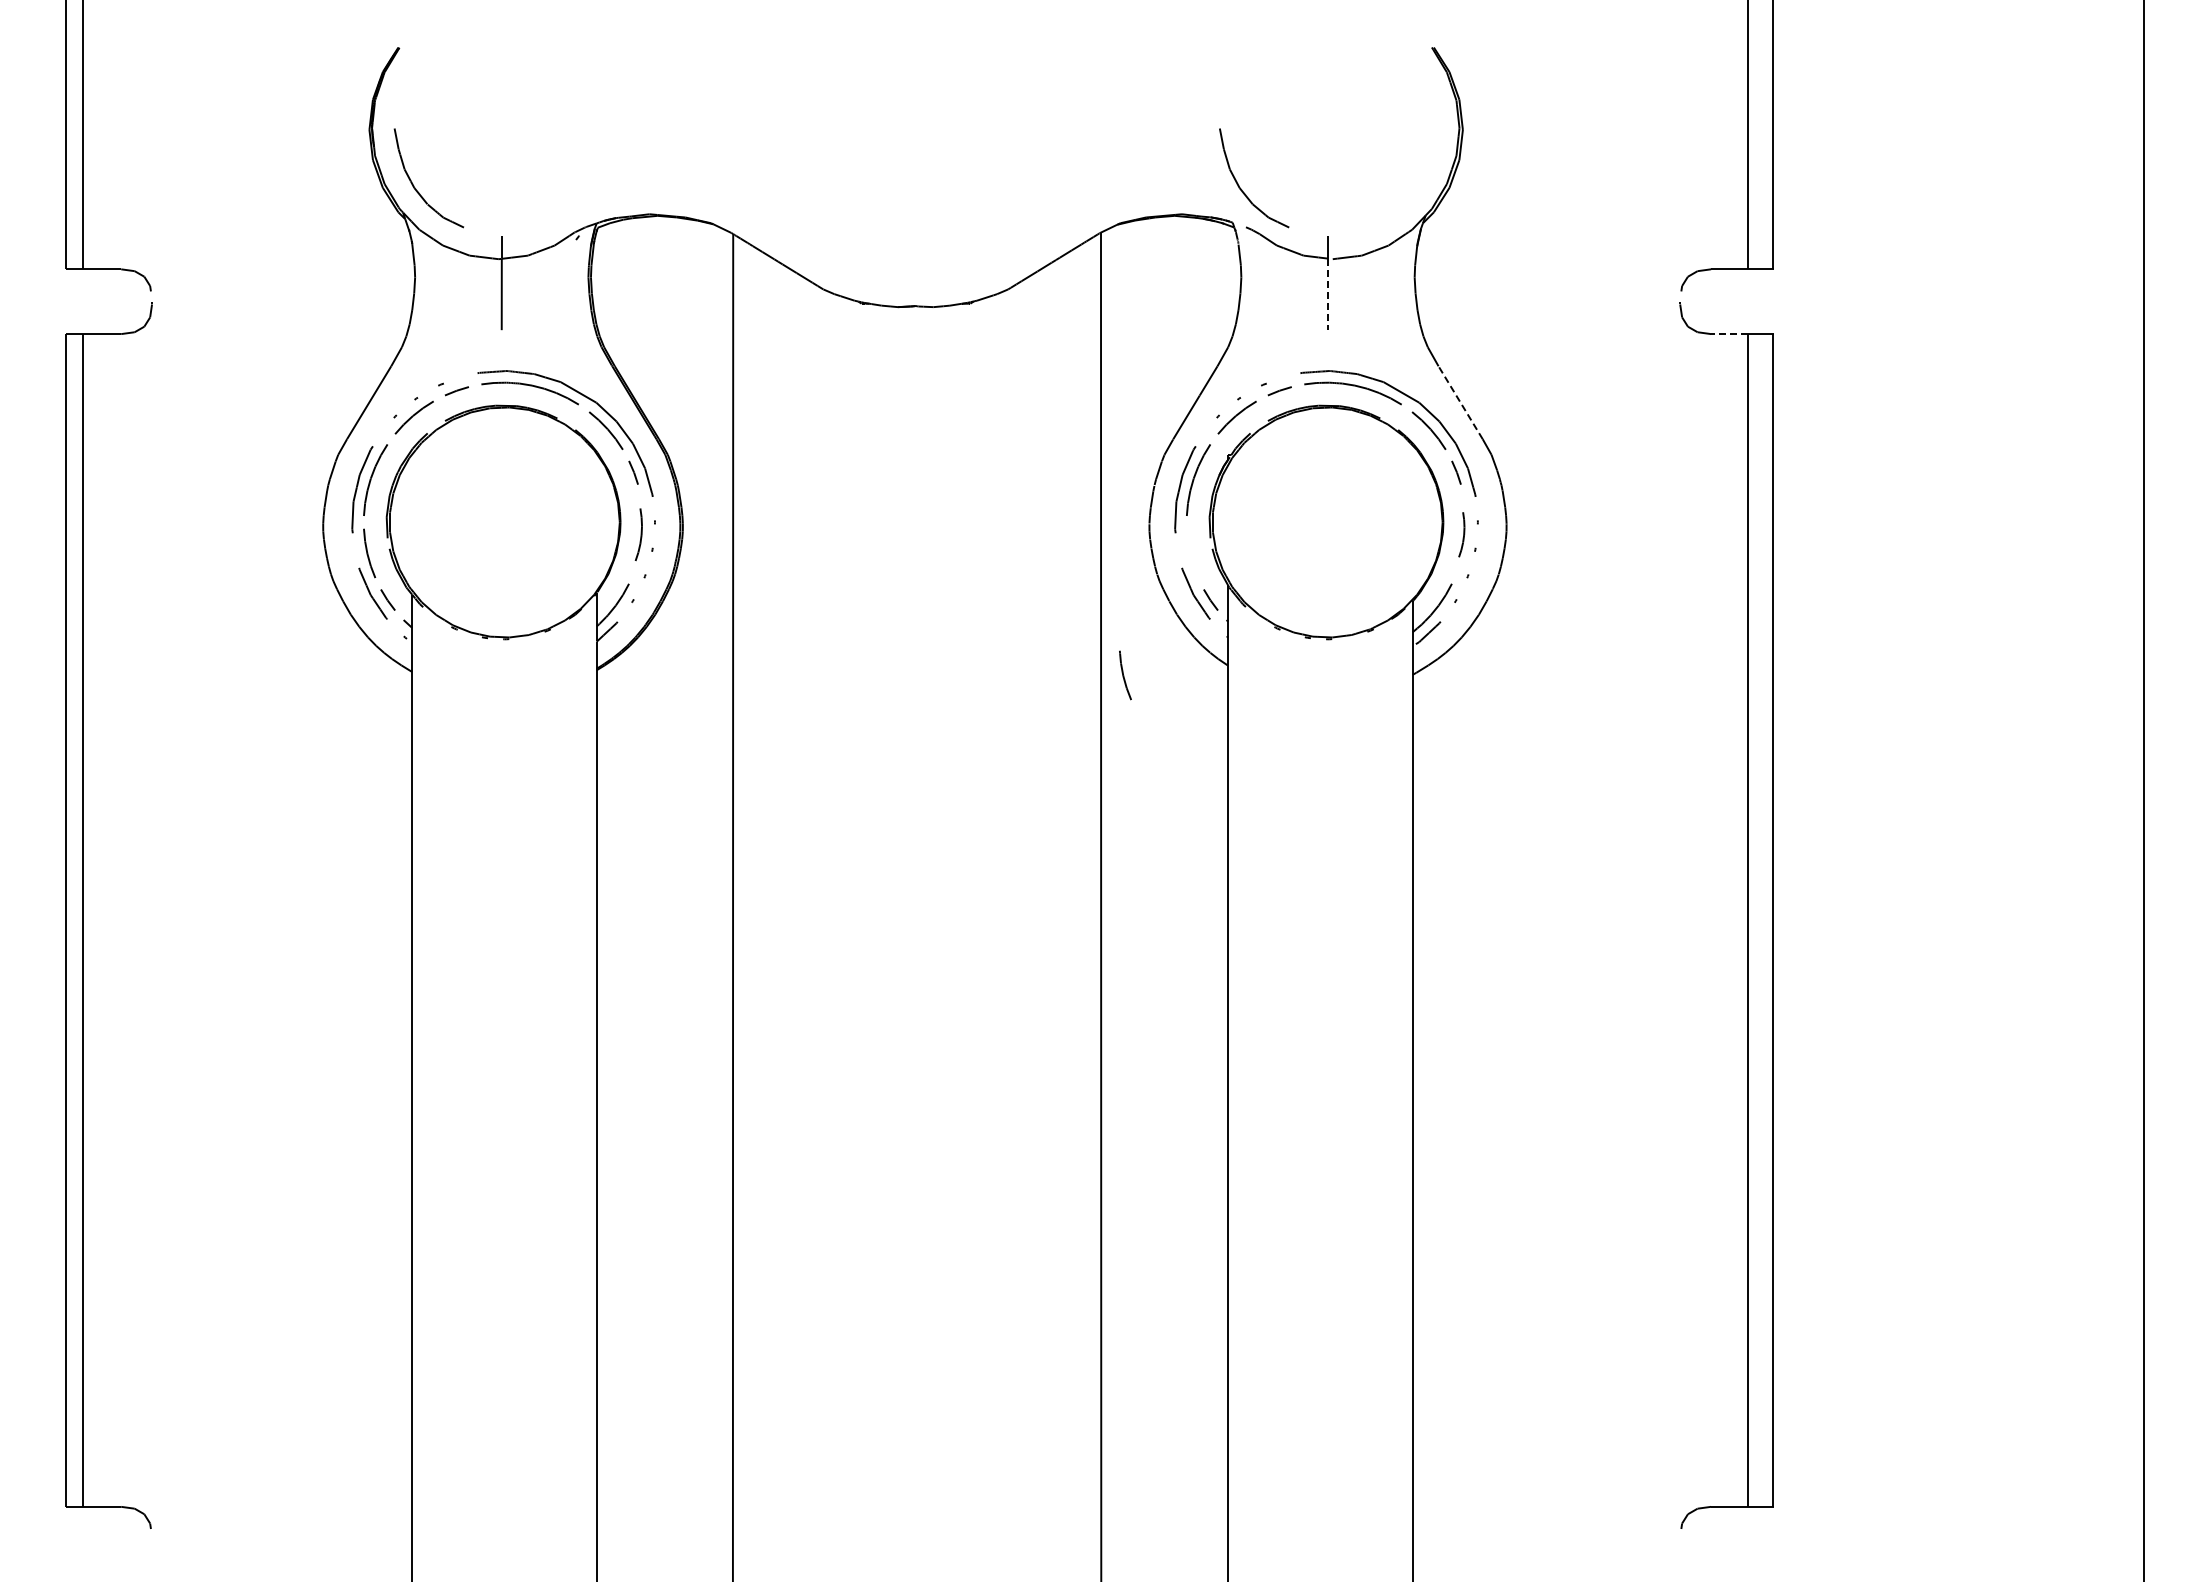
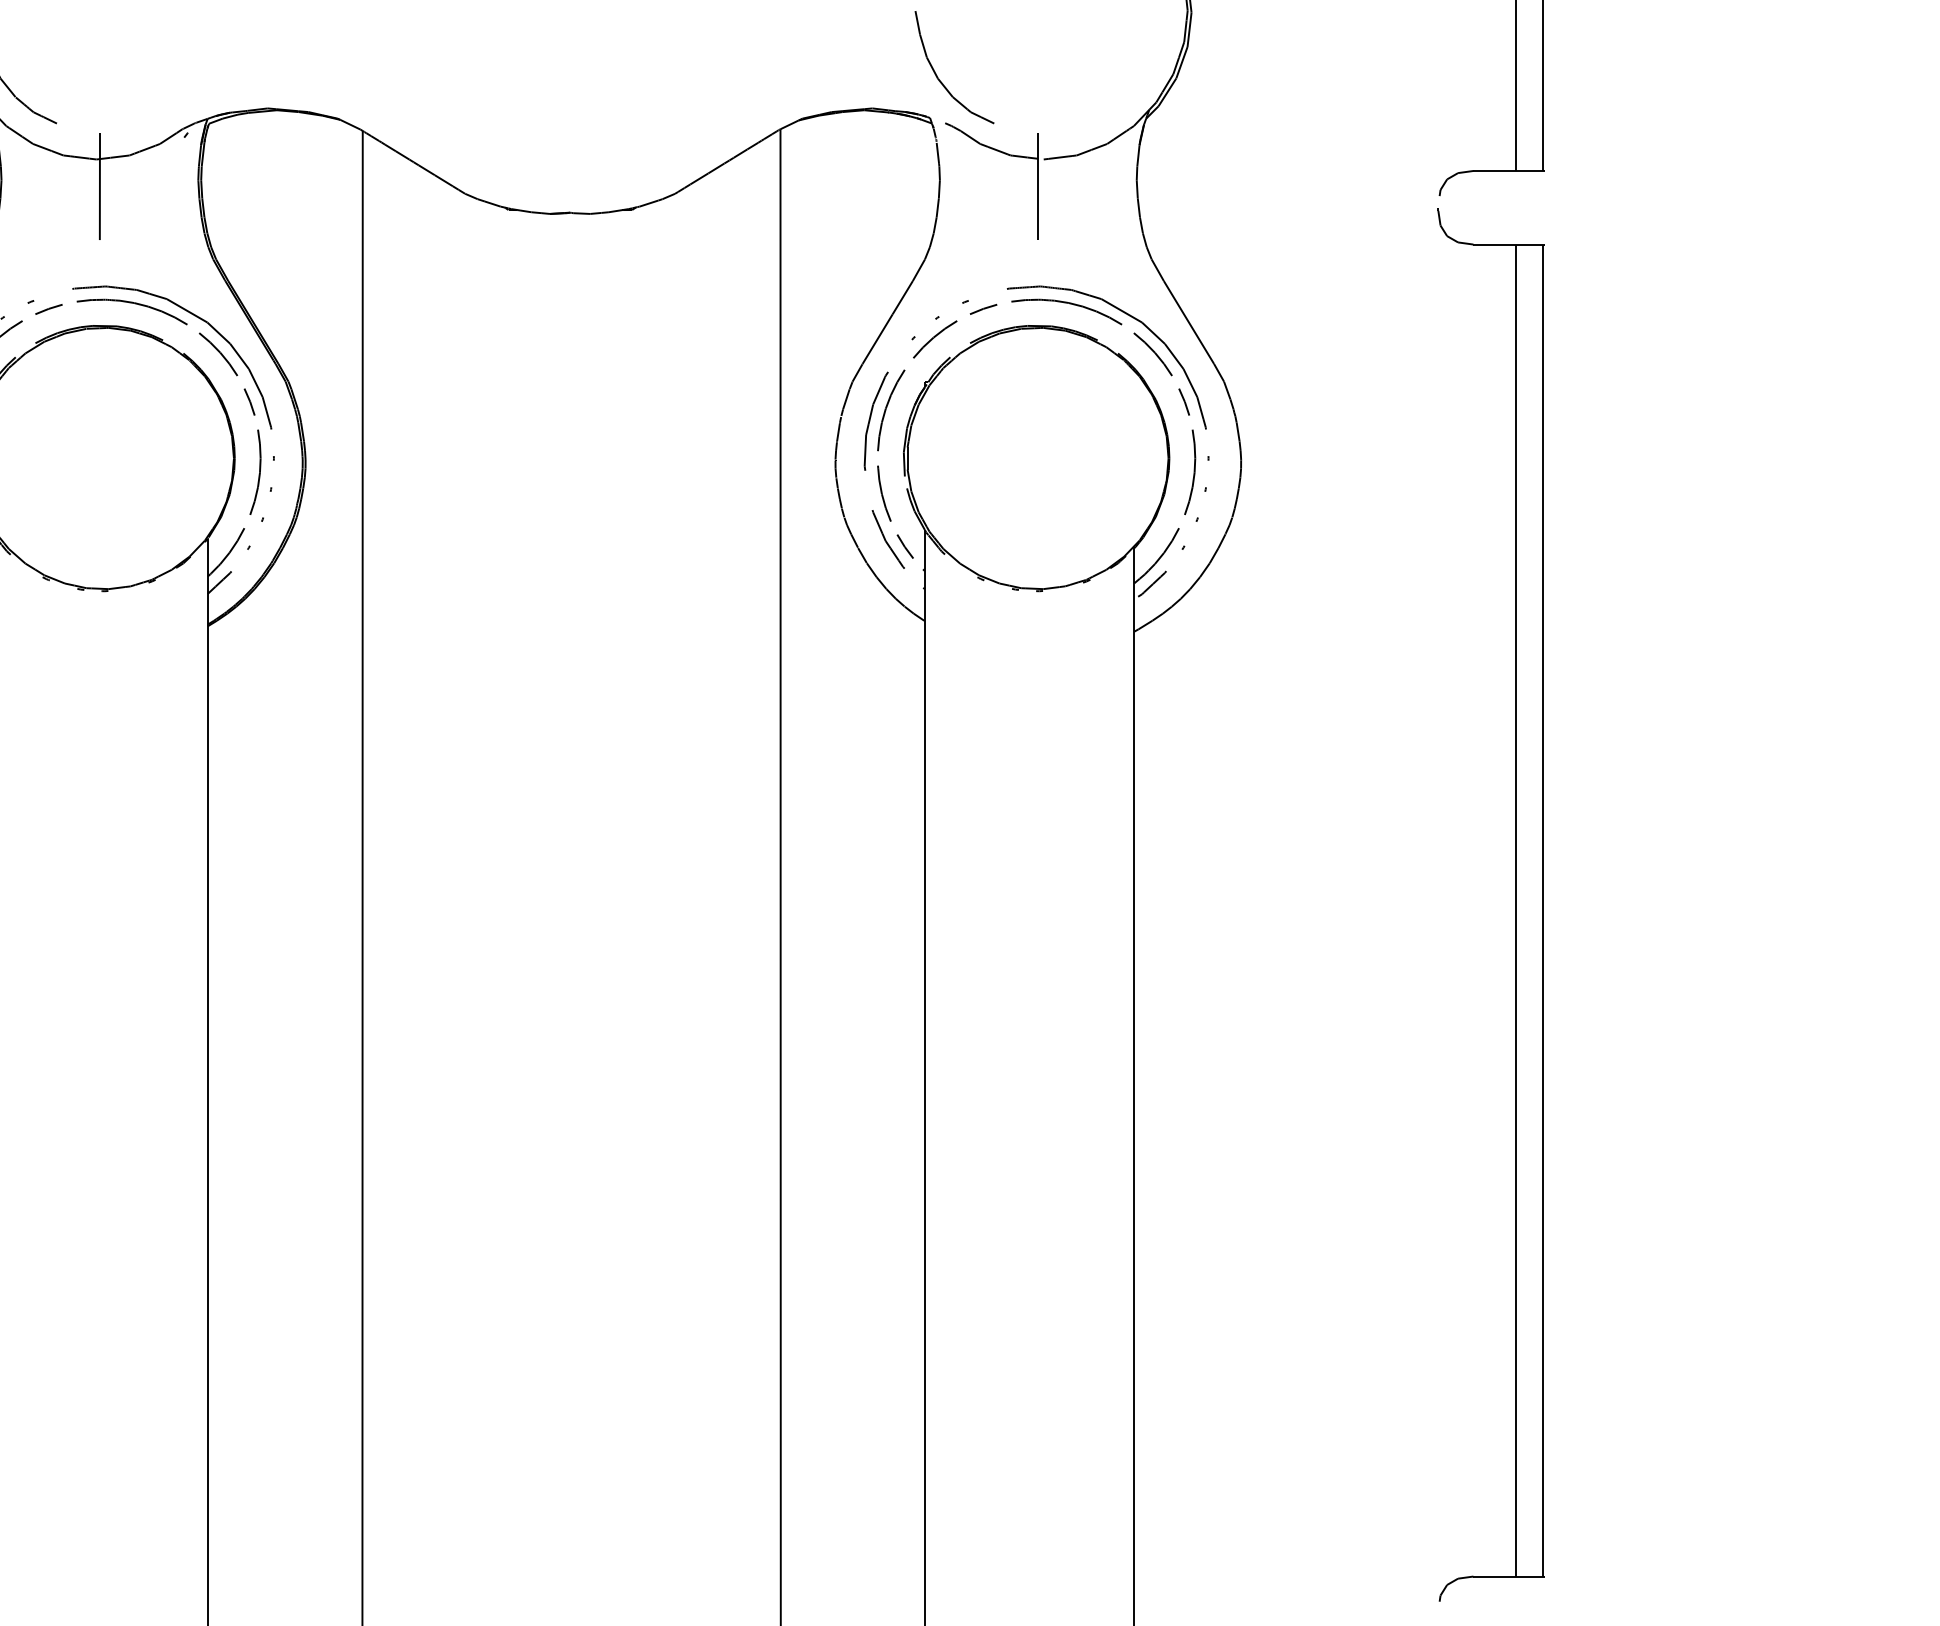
line: (1328, 294) -> (1038, 199), dashed -> solid
line: (1729, 334) -> (1494, 245), dashed -> solid
line: (1460, 402) -> (1188, 322), dashed -> solid
part: (638, 534) -> (255, 472), size x1.43
part: (1461, 534) -> (1189, 472), size x1.67
part: (1125, 675) -> (884, 493), moved

